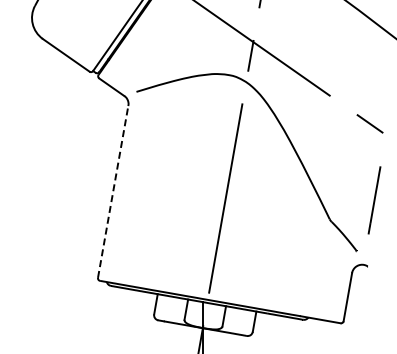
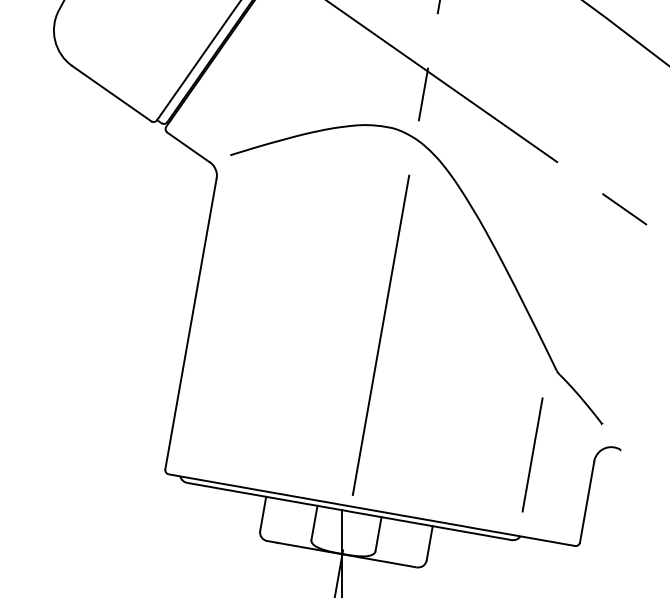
line: (113, 191) -> (191, 323), dashed -> solid
line: (374, 200) -> (532, 455), moved

